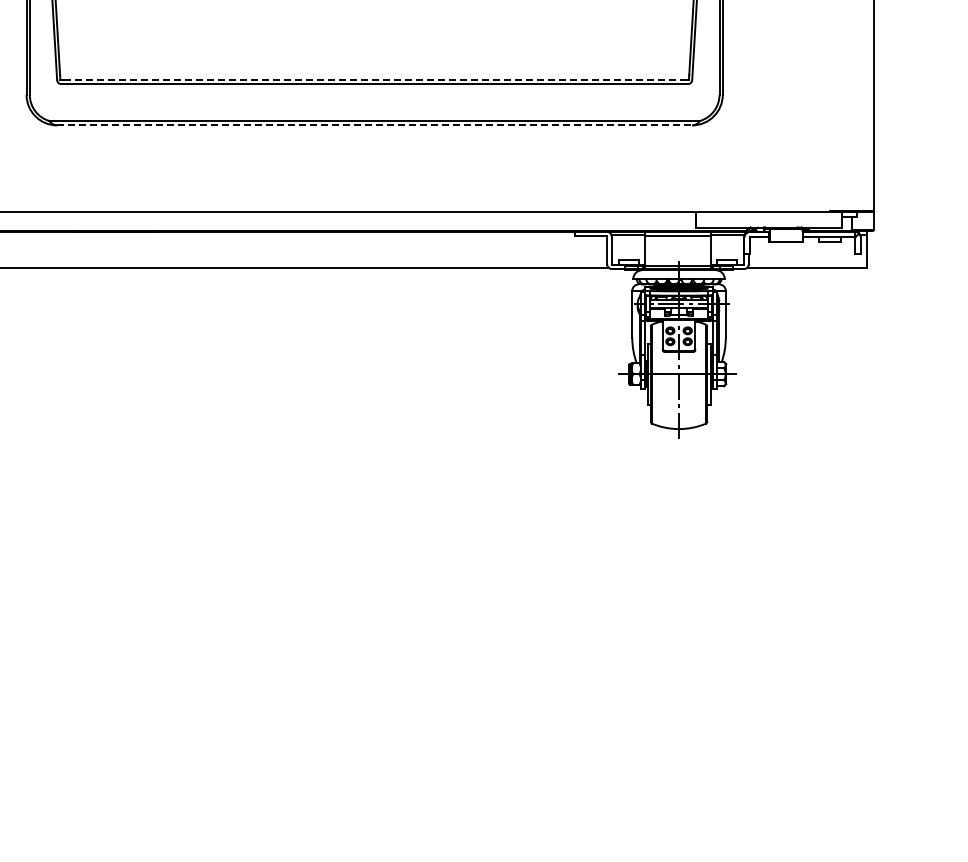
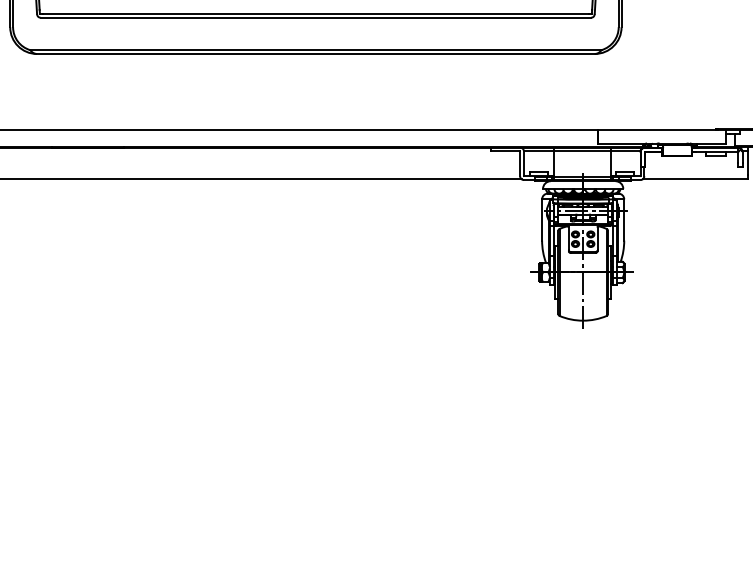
line: (374, 79) -> (315, 13), dashed -> solid
line: (374, 125) -> (315, 54), dashed -> solid

